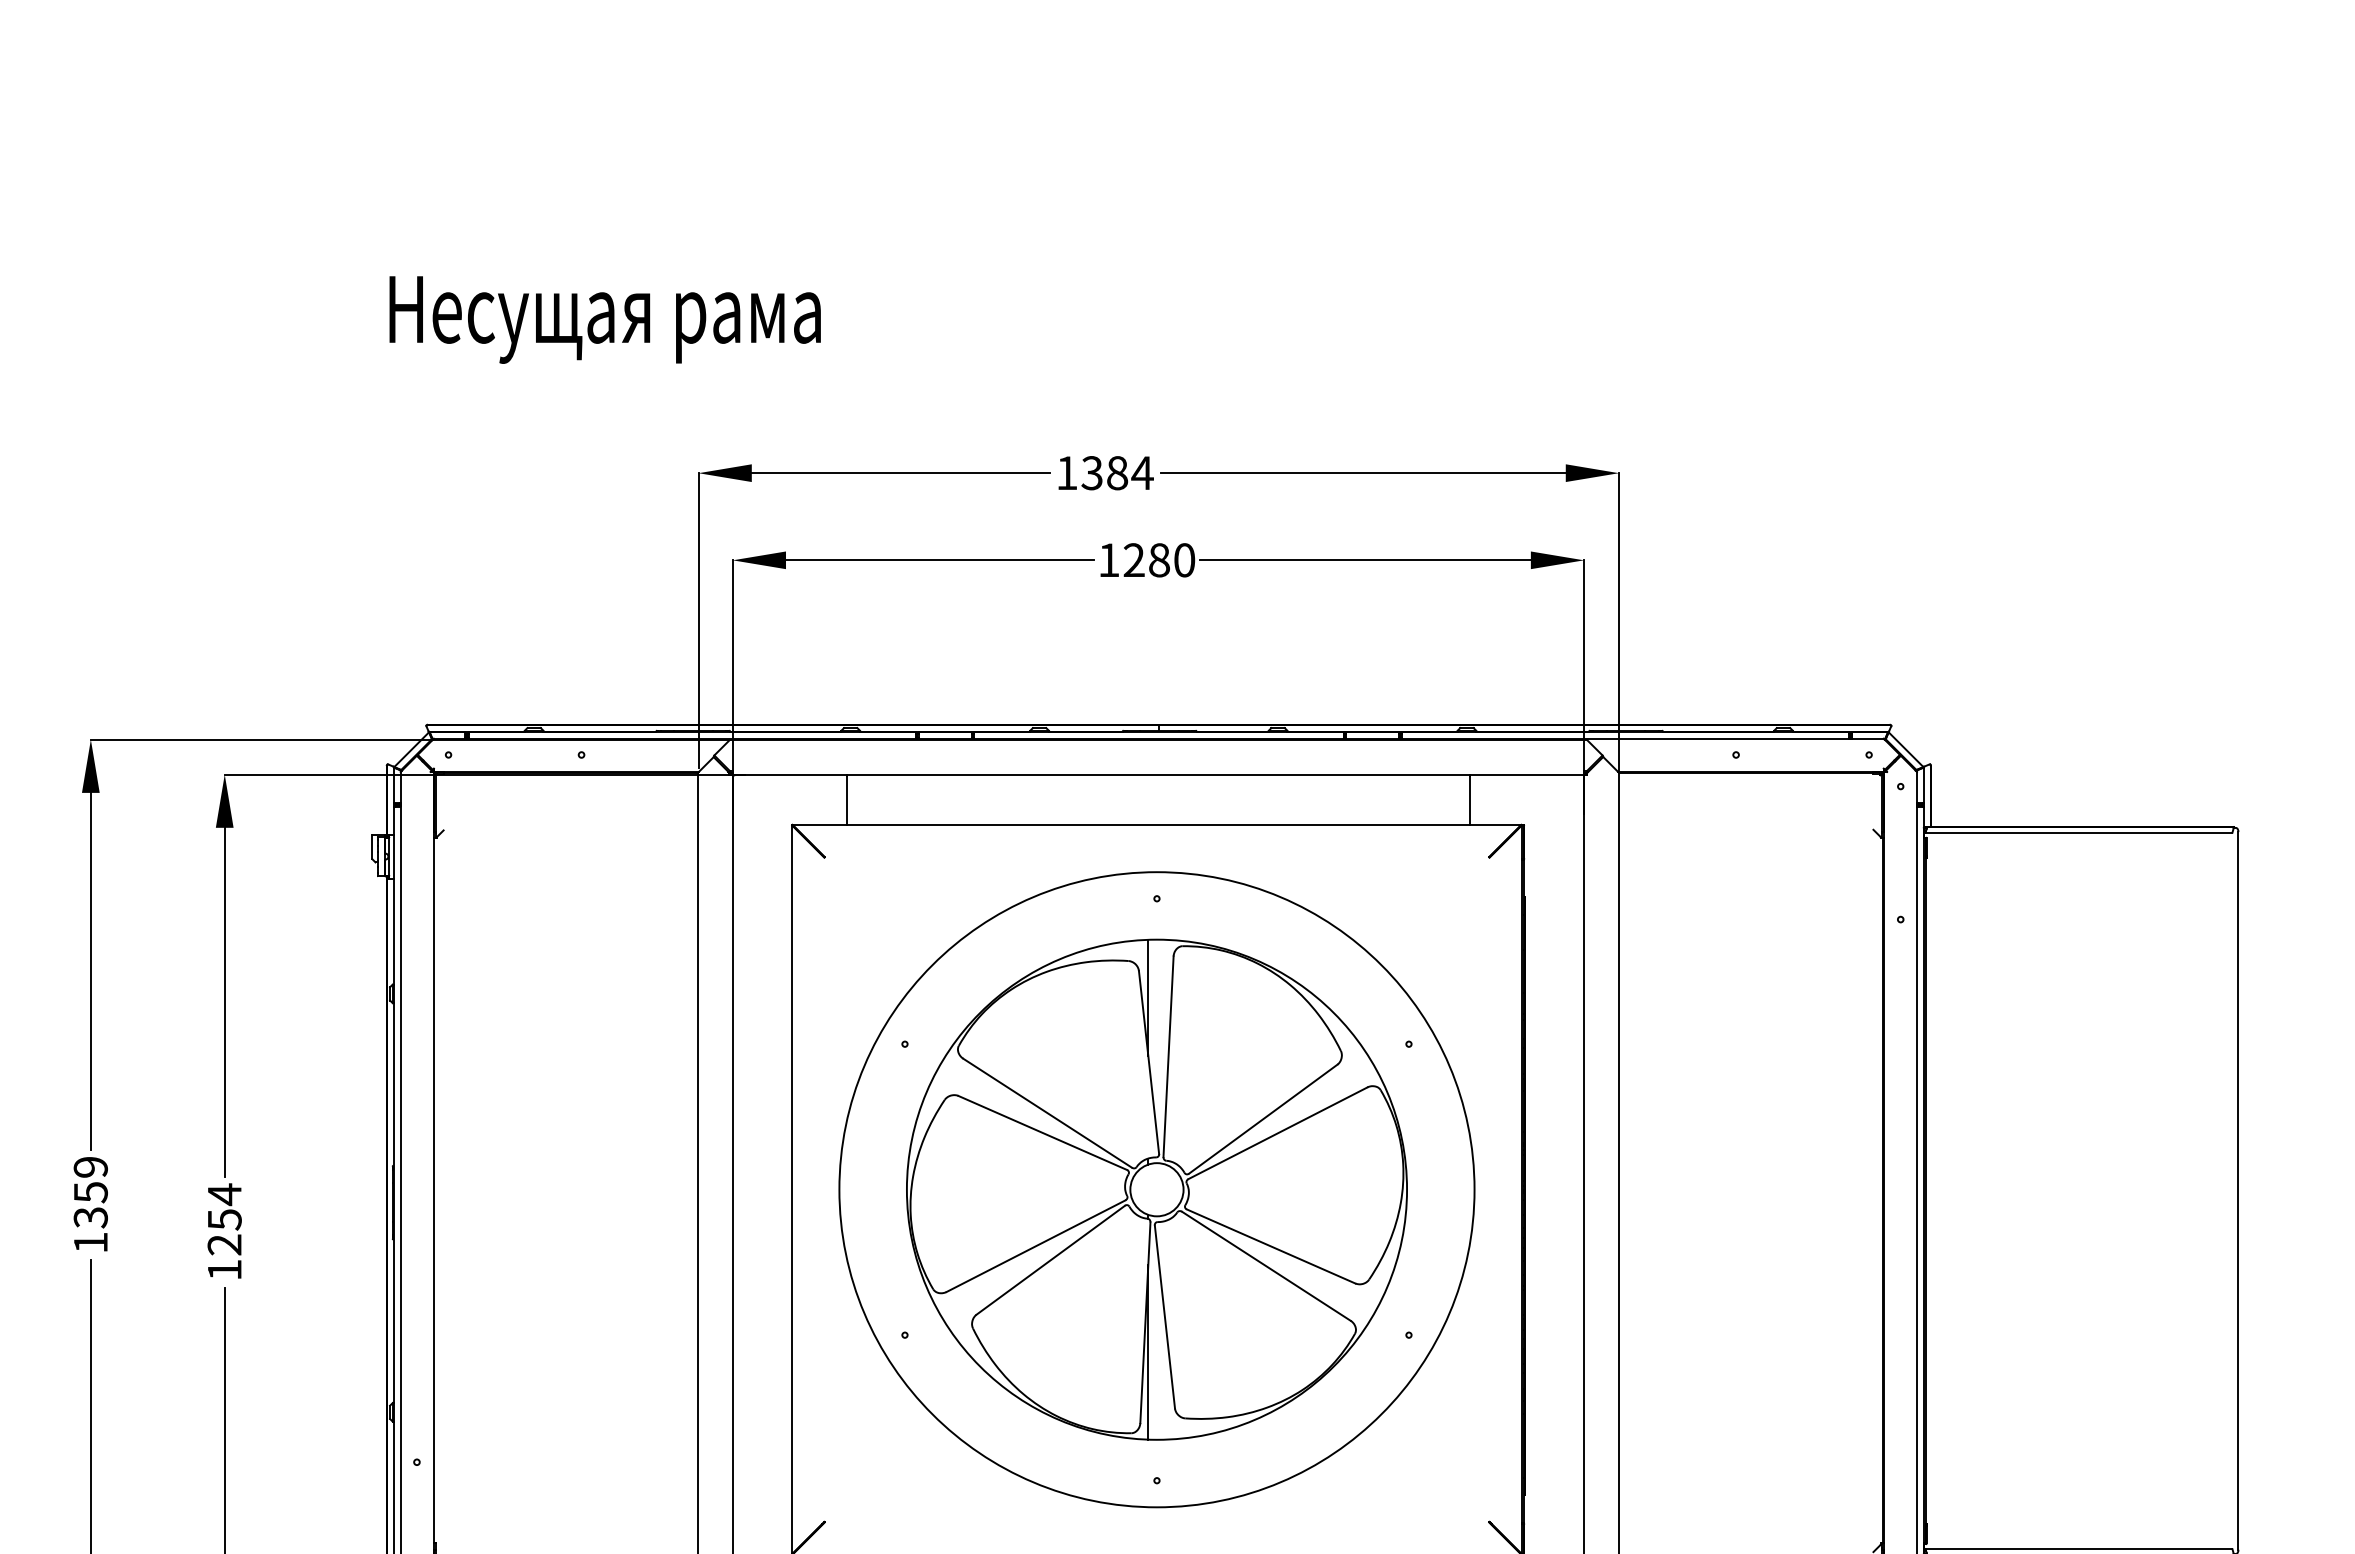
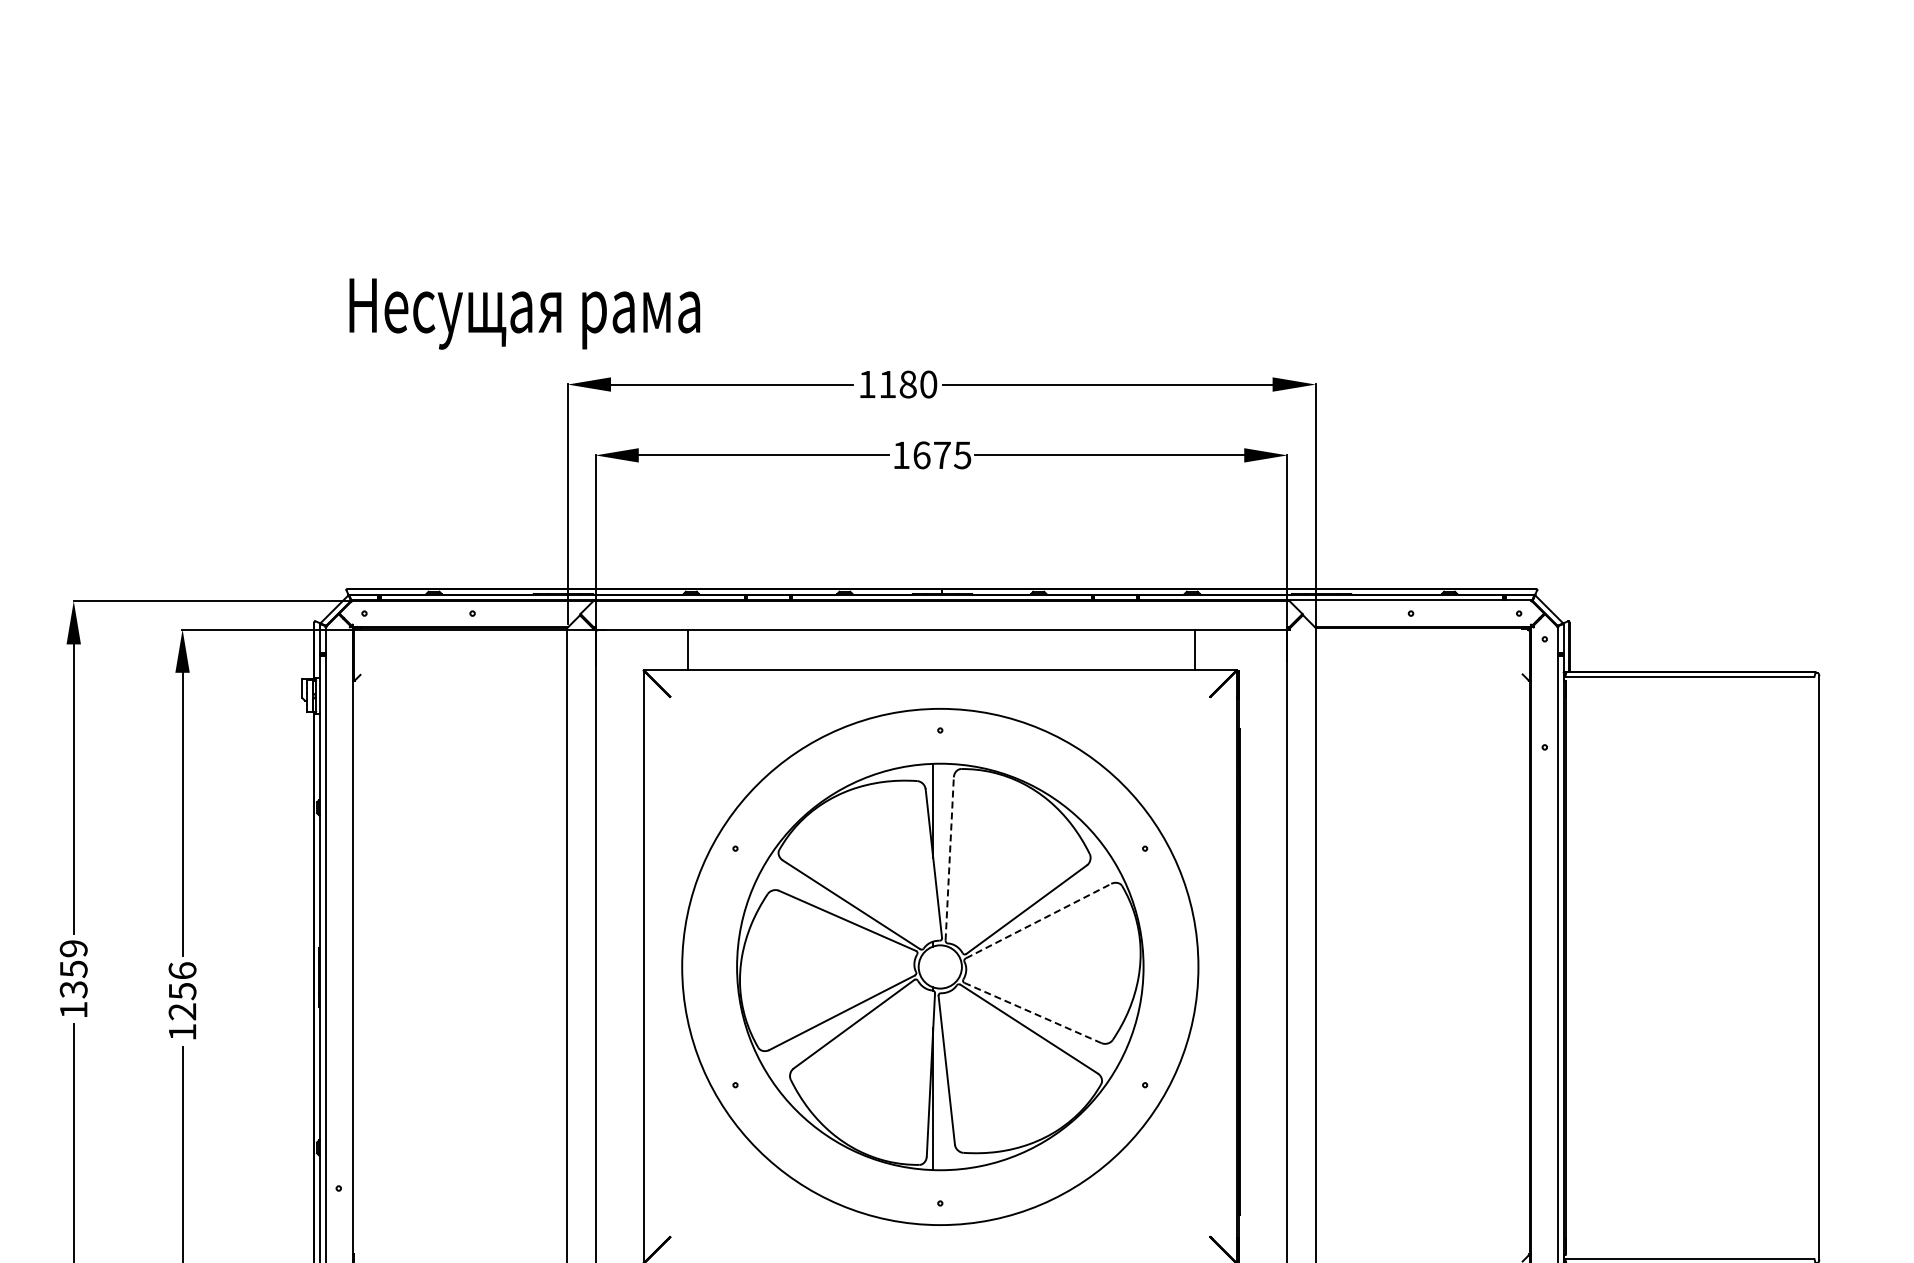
text: (604, 319) -> (524, 313), moved
text: (1117, 473) -> (908, 384), 1384 -> 1180
text: (1159, 560) -> (942, 455), 1280 -> 1675
line: (1168, 1056) -> (949, 858), solid -> dashed
line: (1277, 1133) -> (1038, 921), solid -> dashed
text: (224, 1194) -> (182, 970), 1254 -> 1256
line: (1271, 1246) -> (1033, 1013), solid -> dashed

